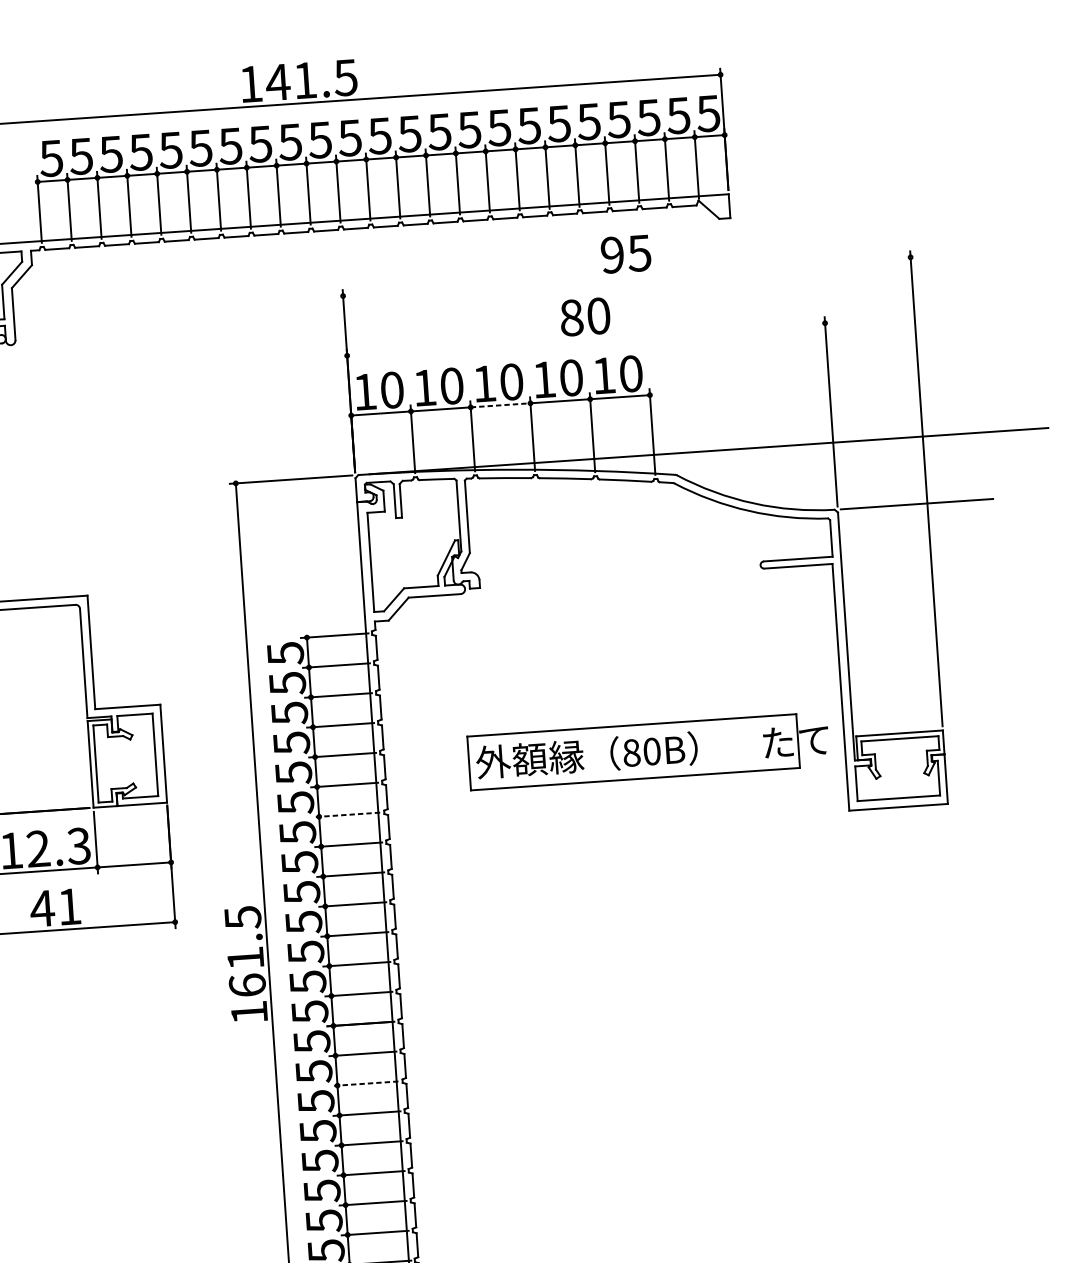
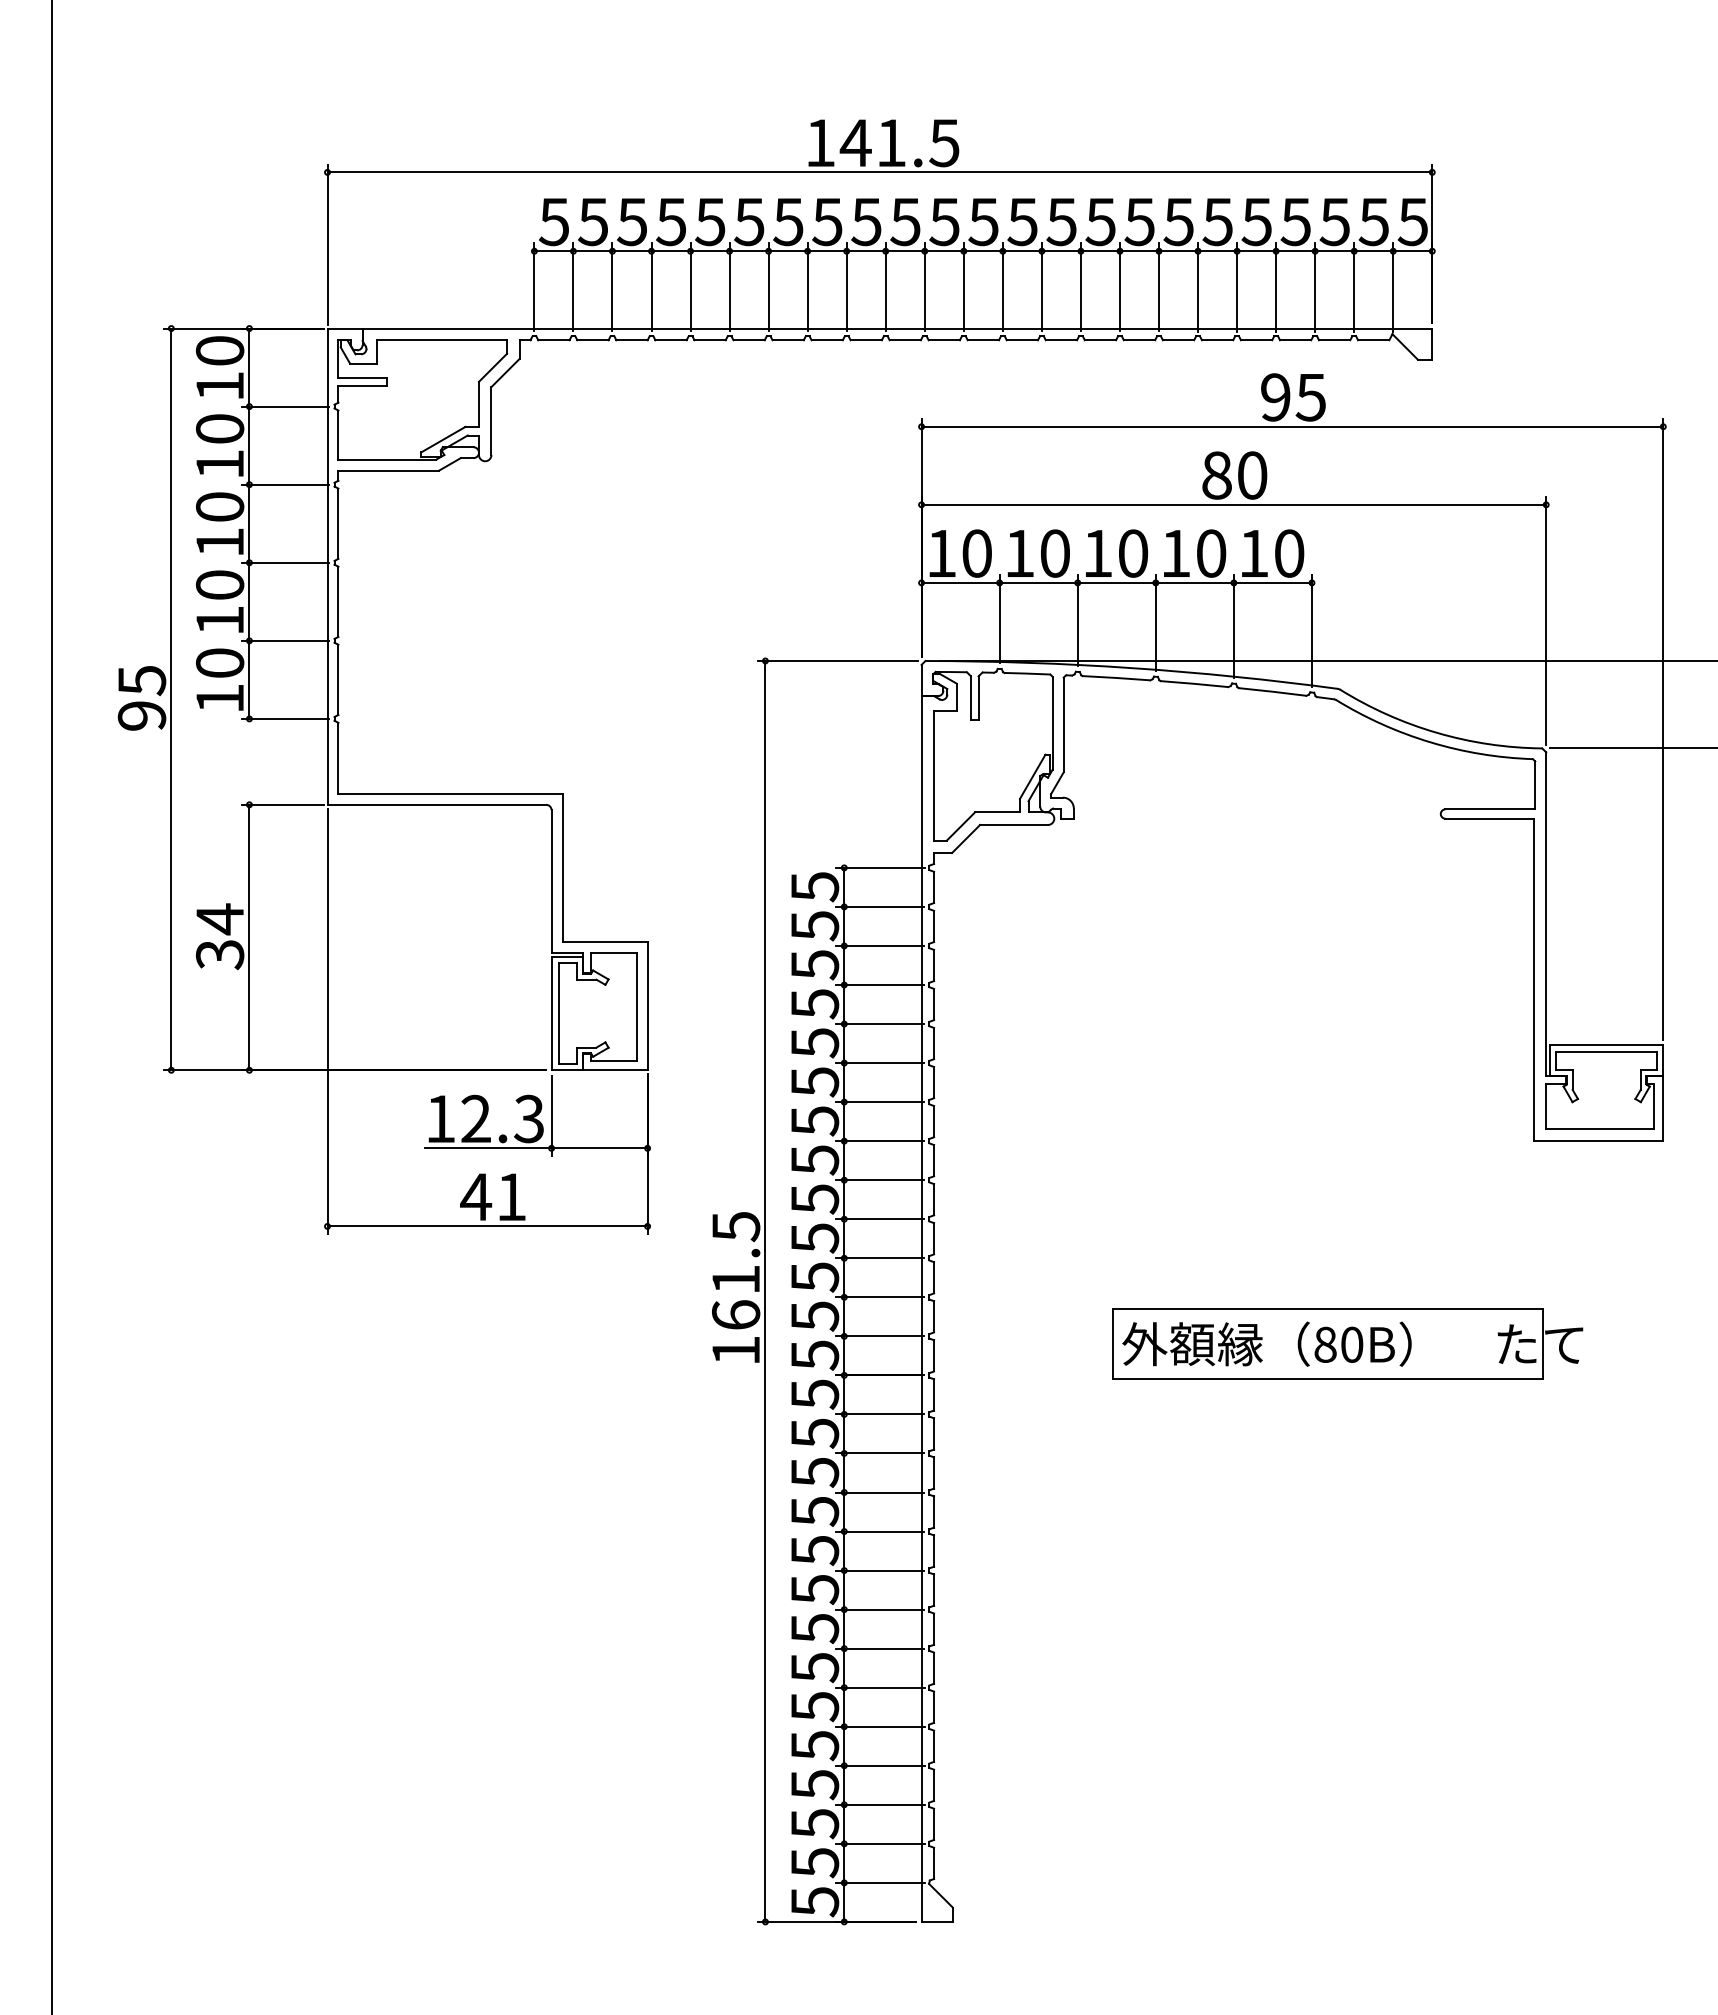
line: (626, 276) -> (1292, 426), added
line: (585, 339) -> (1233, 504), added
line: (501, 404) -> (1117, 582), dashed -> solid
part: (648, 750) -> (1347, 1343), moved
line: (346, 815) -> (880, 1102), dashed -> solid
line: (365, 1083) -> (880, 1453), dashed -> solid

